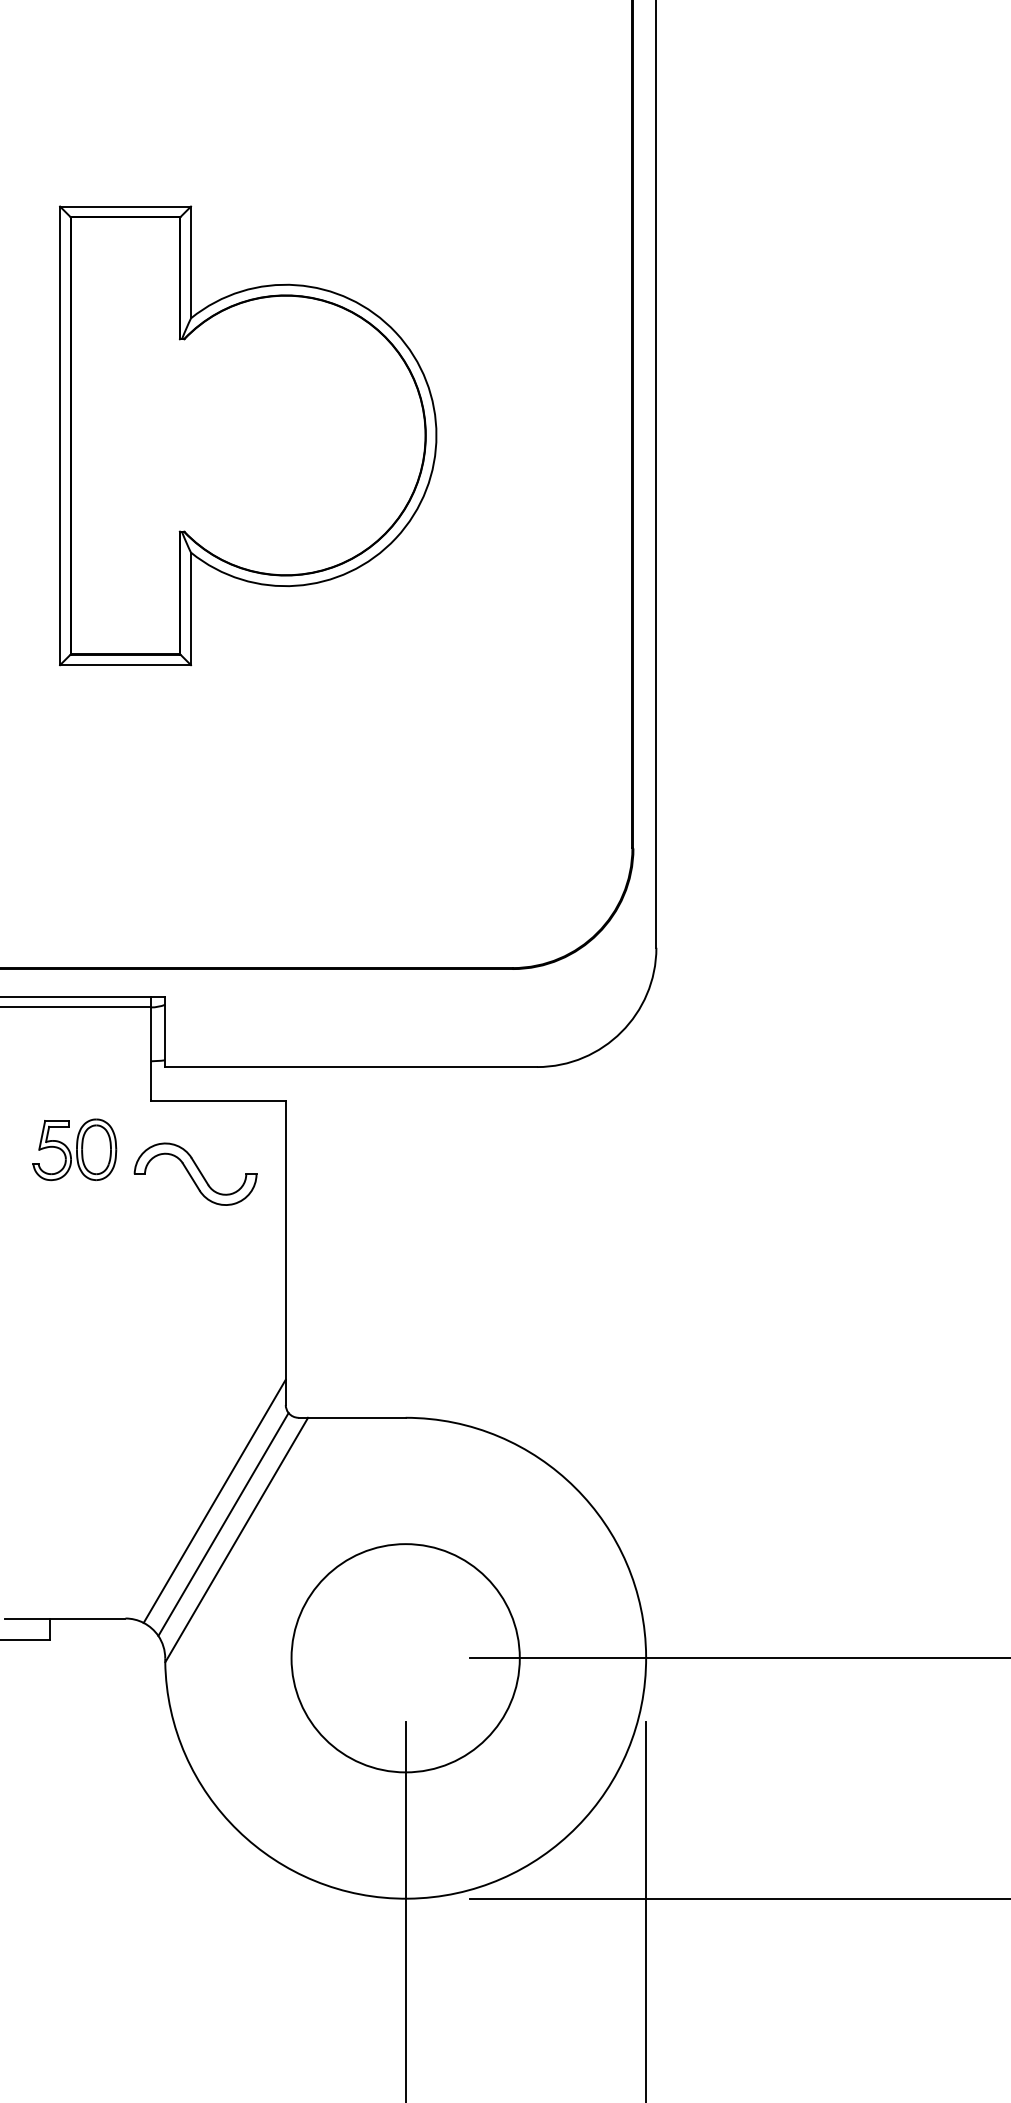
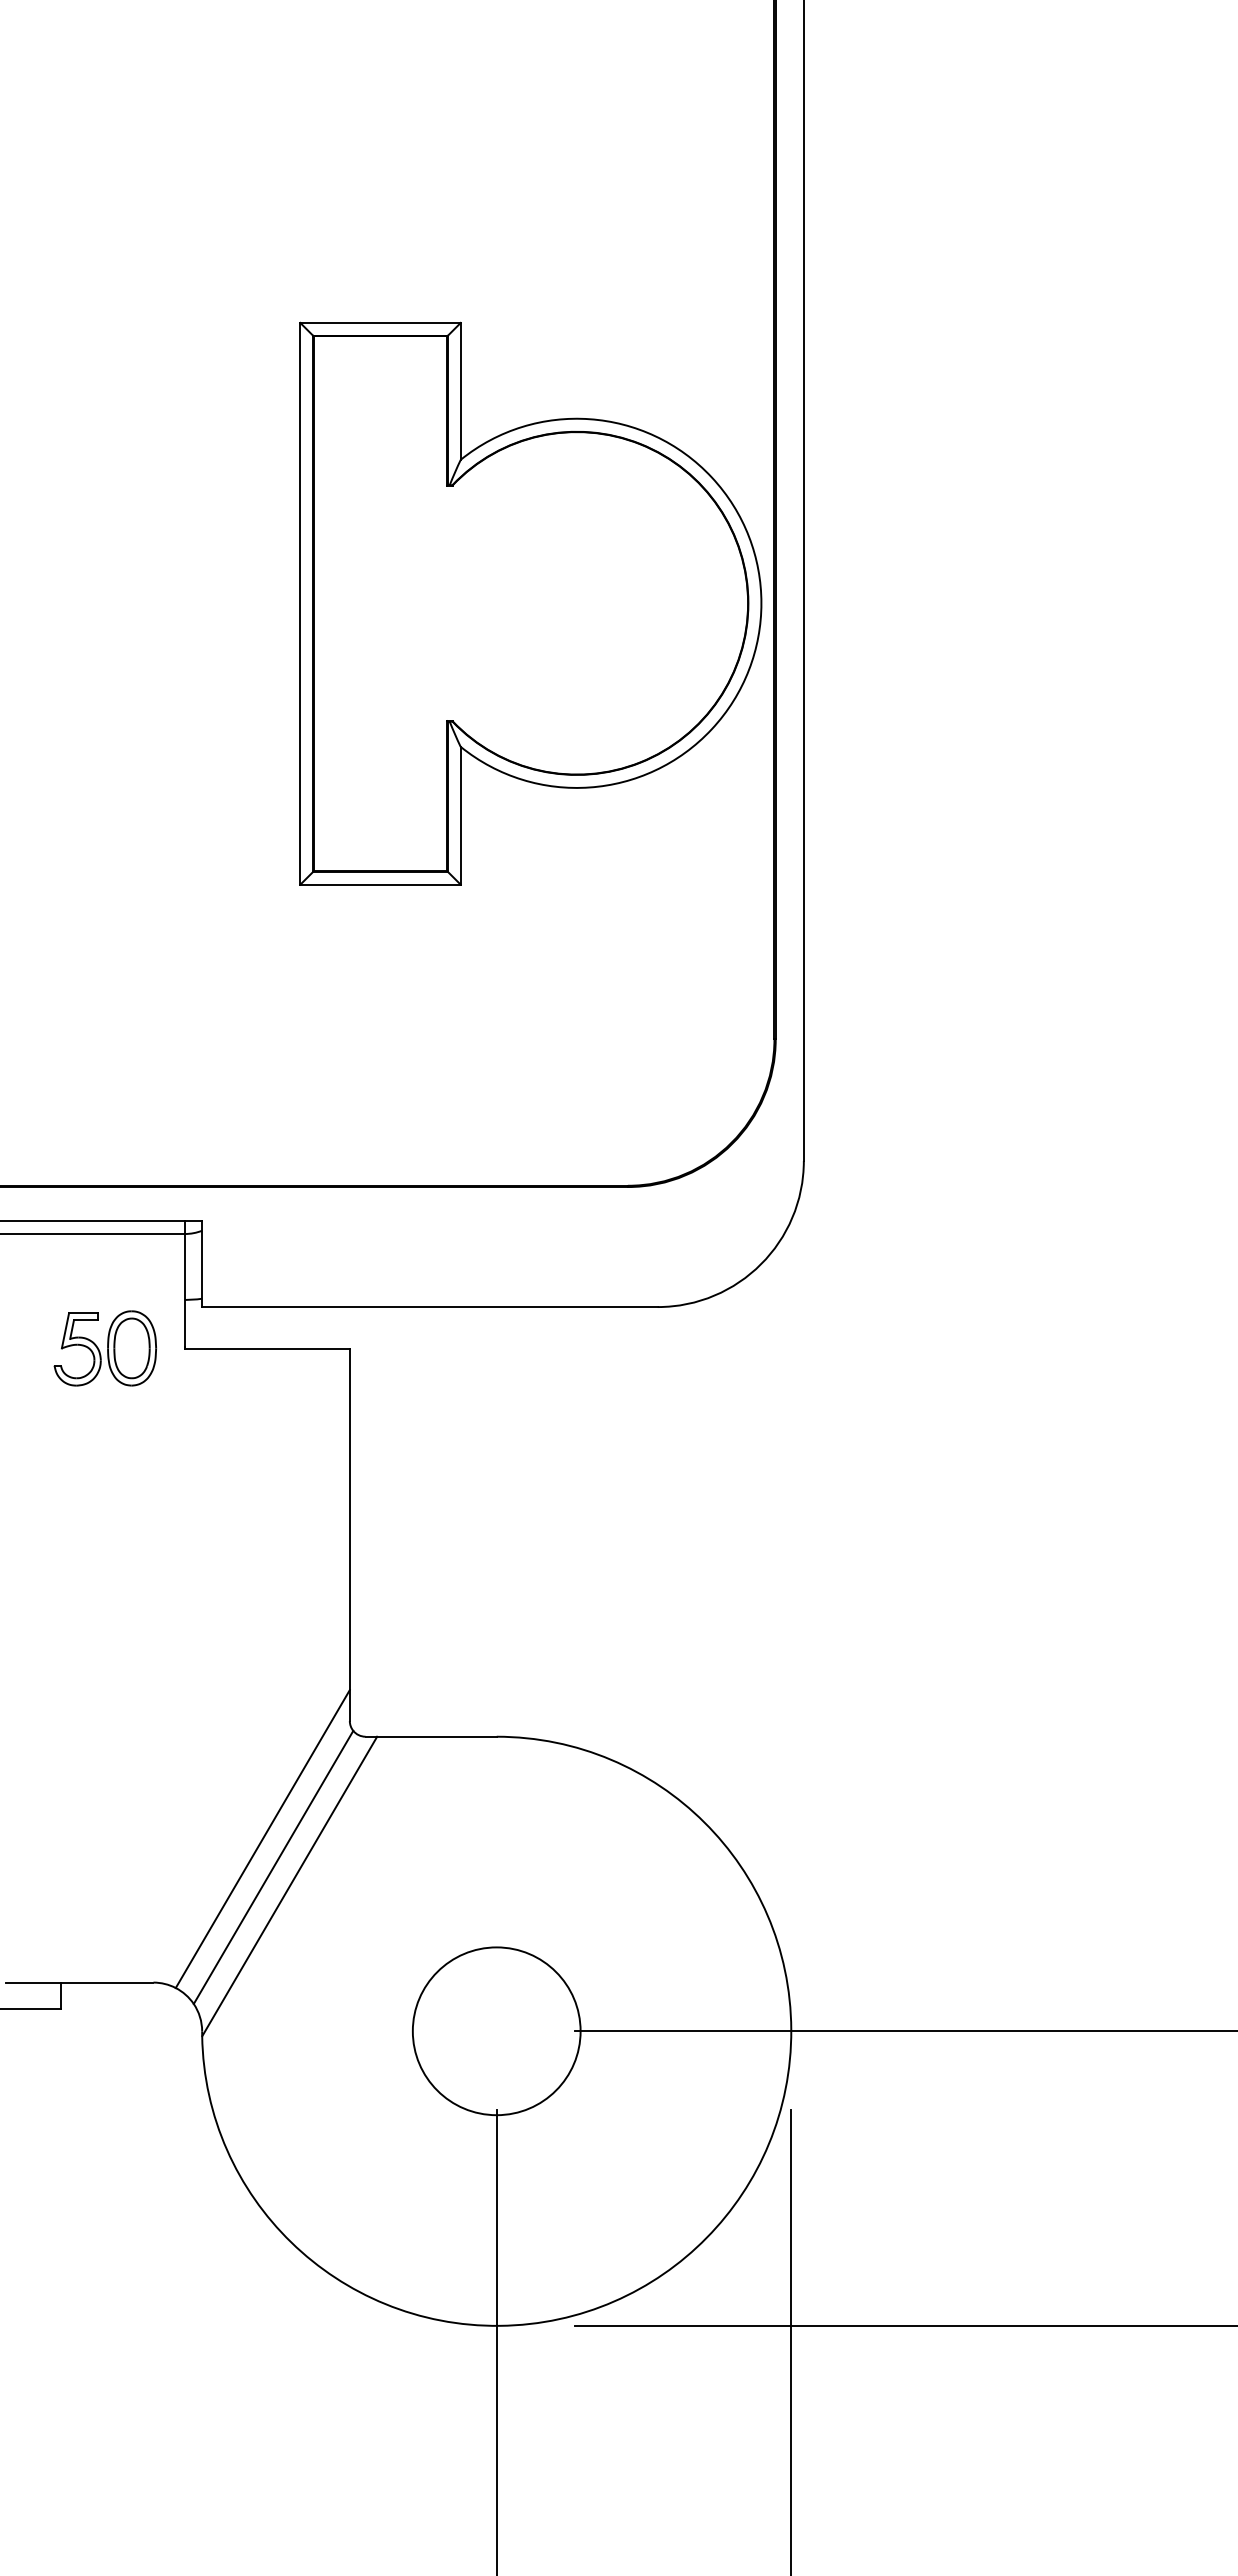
part: (247, 435) -> (530, 603), moved
part: (74, 1149) -> (104, 1348), moved
part: (194, 1173) -> (238, 1437), removed
circle: (405, 1658) -> (496, 2031), size x0.6

